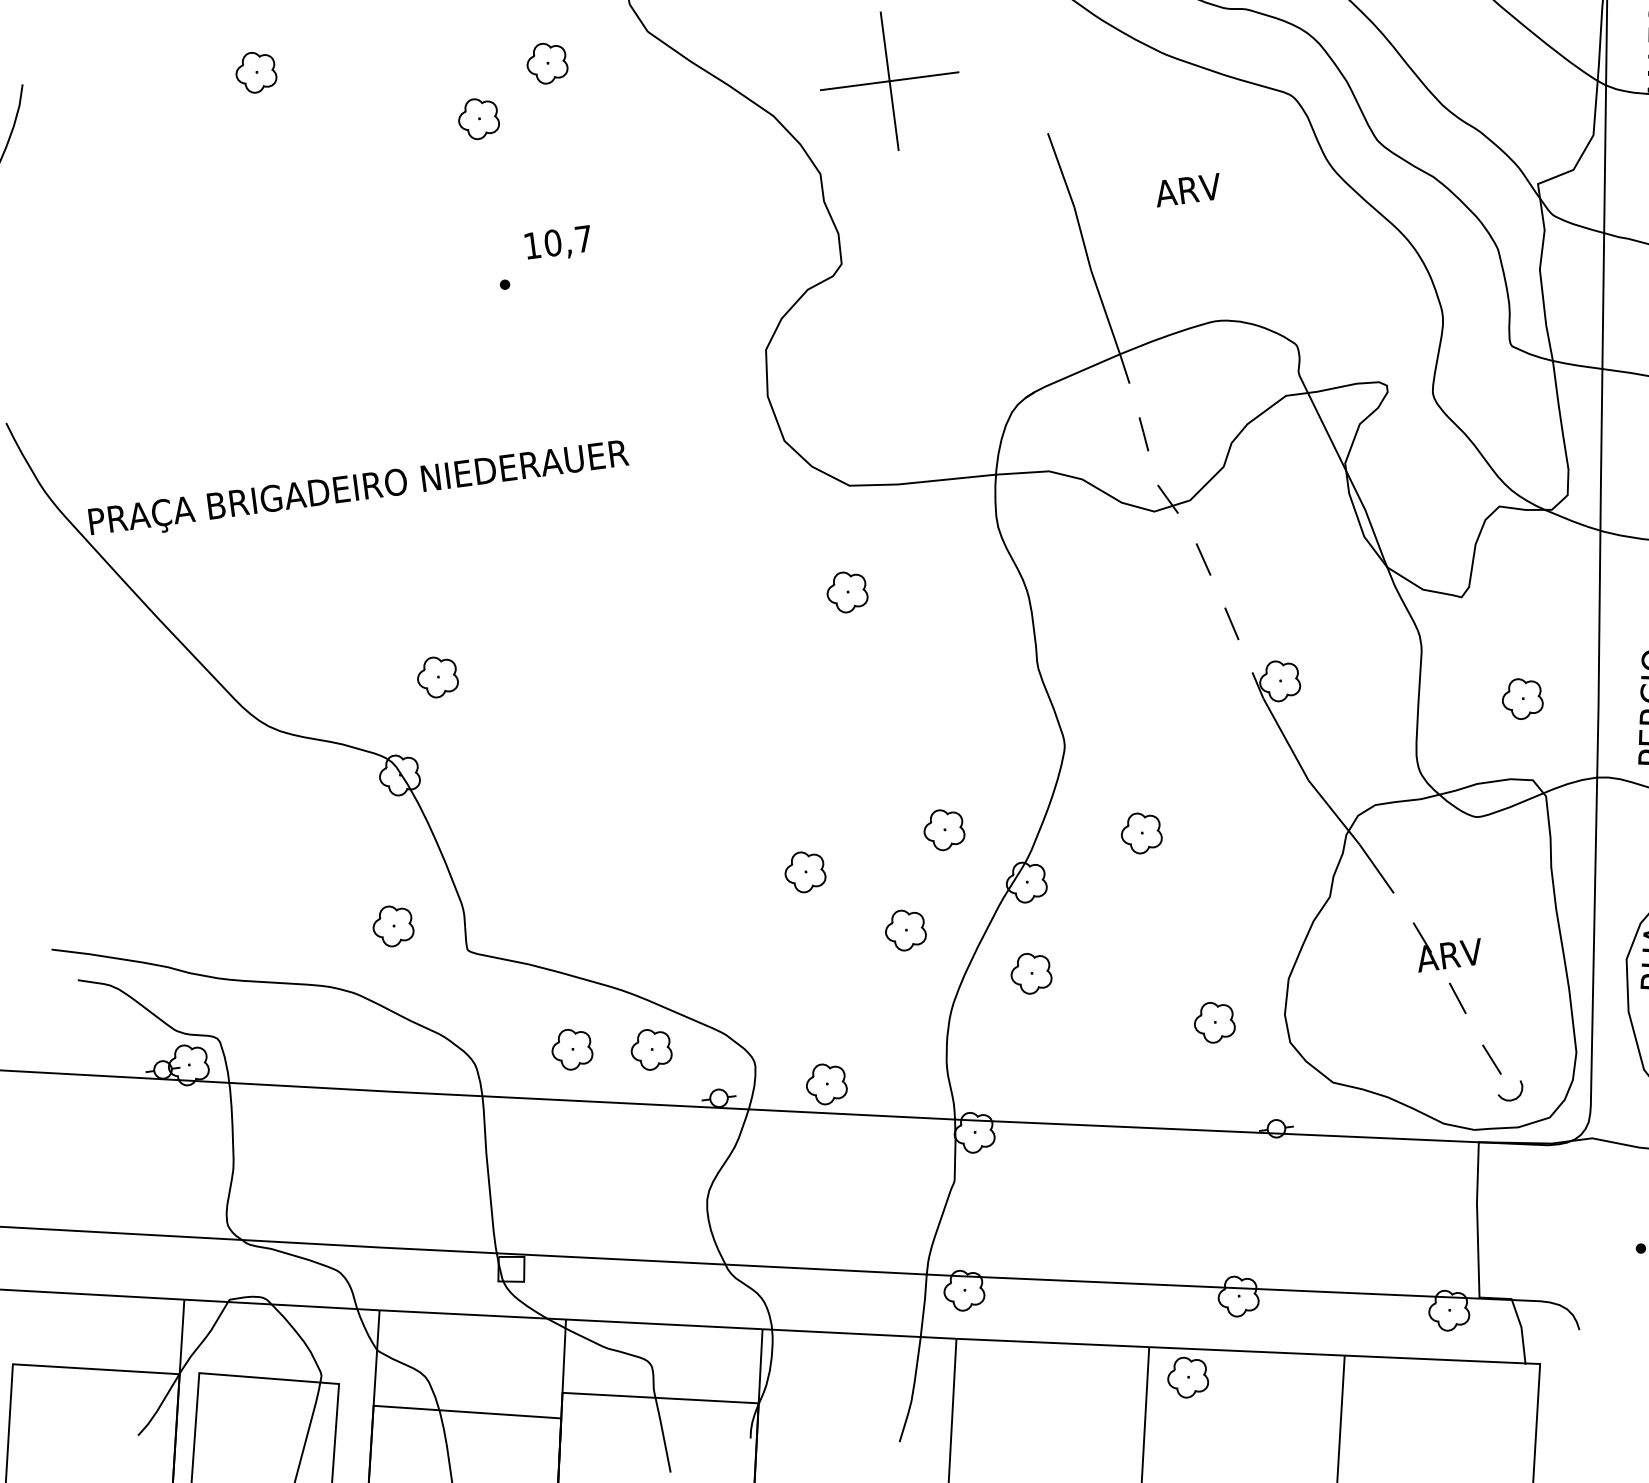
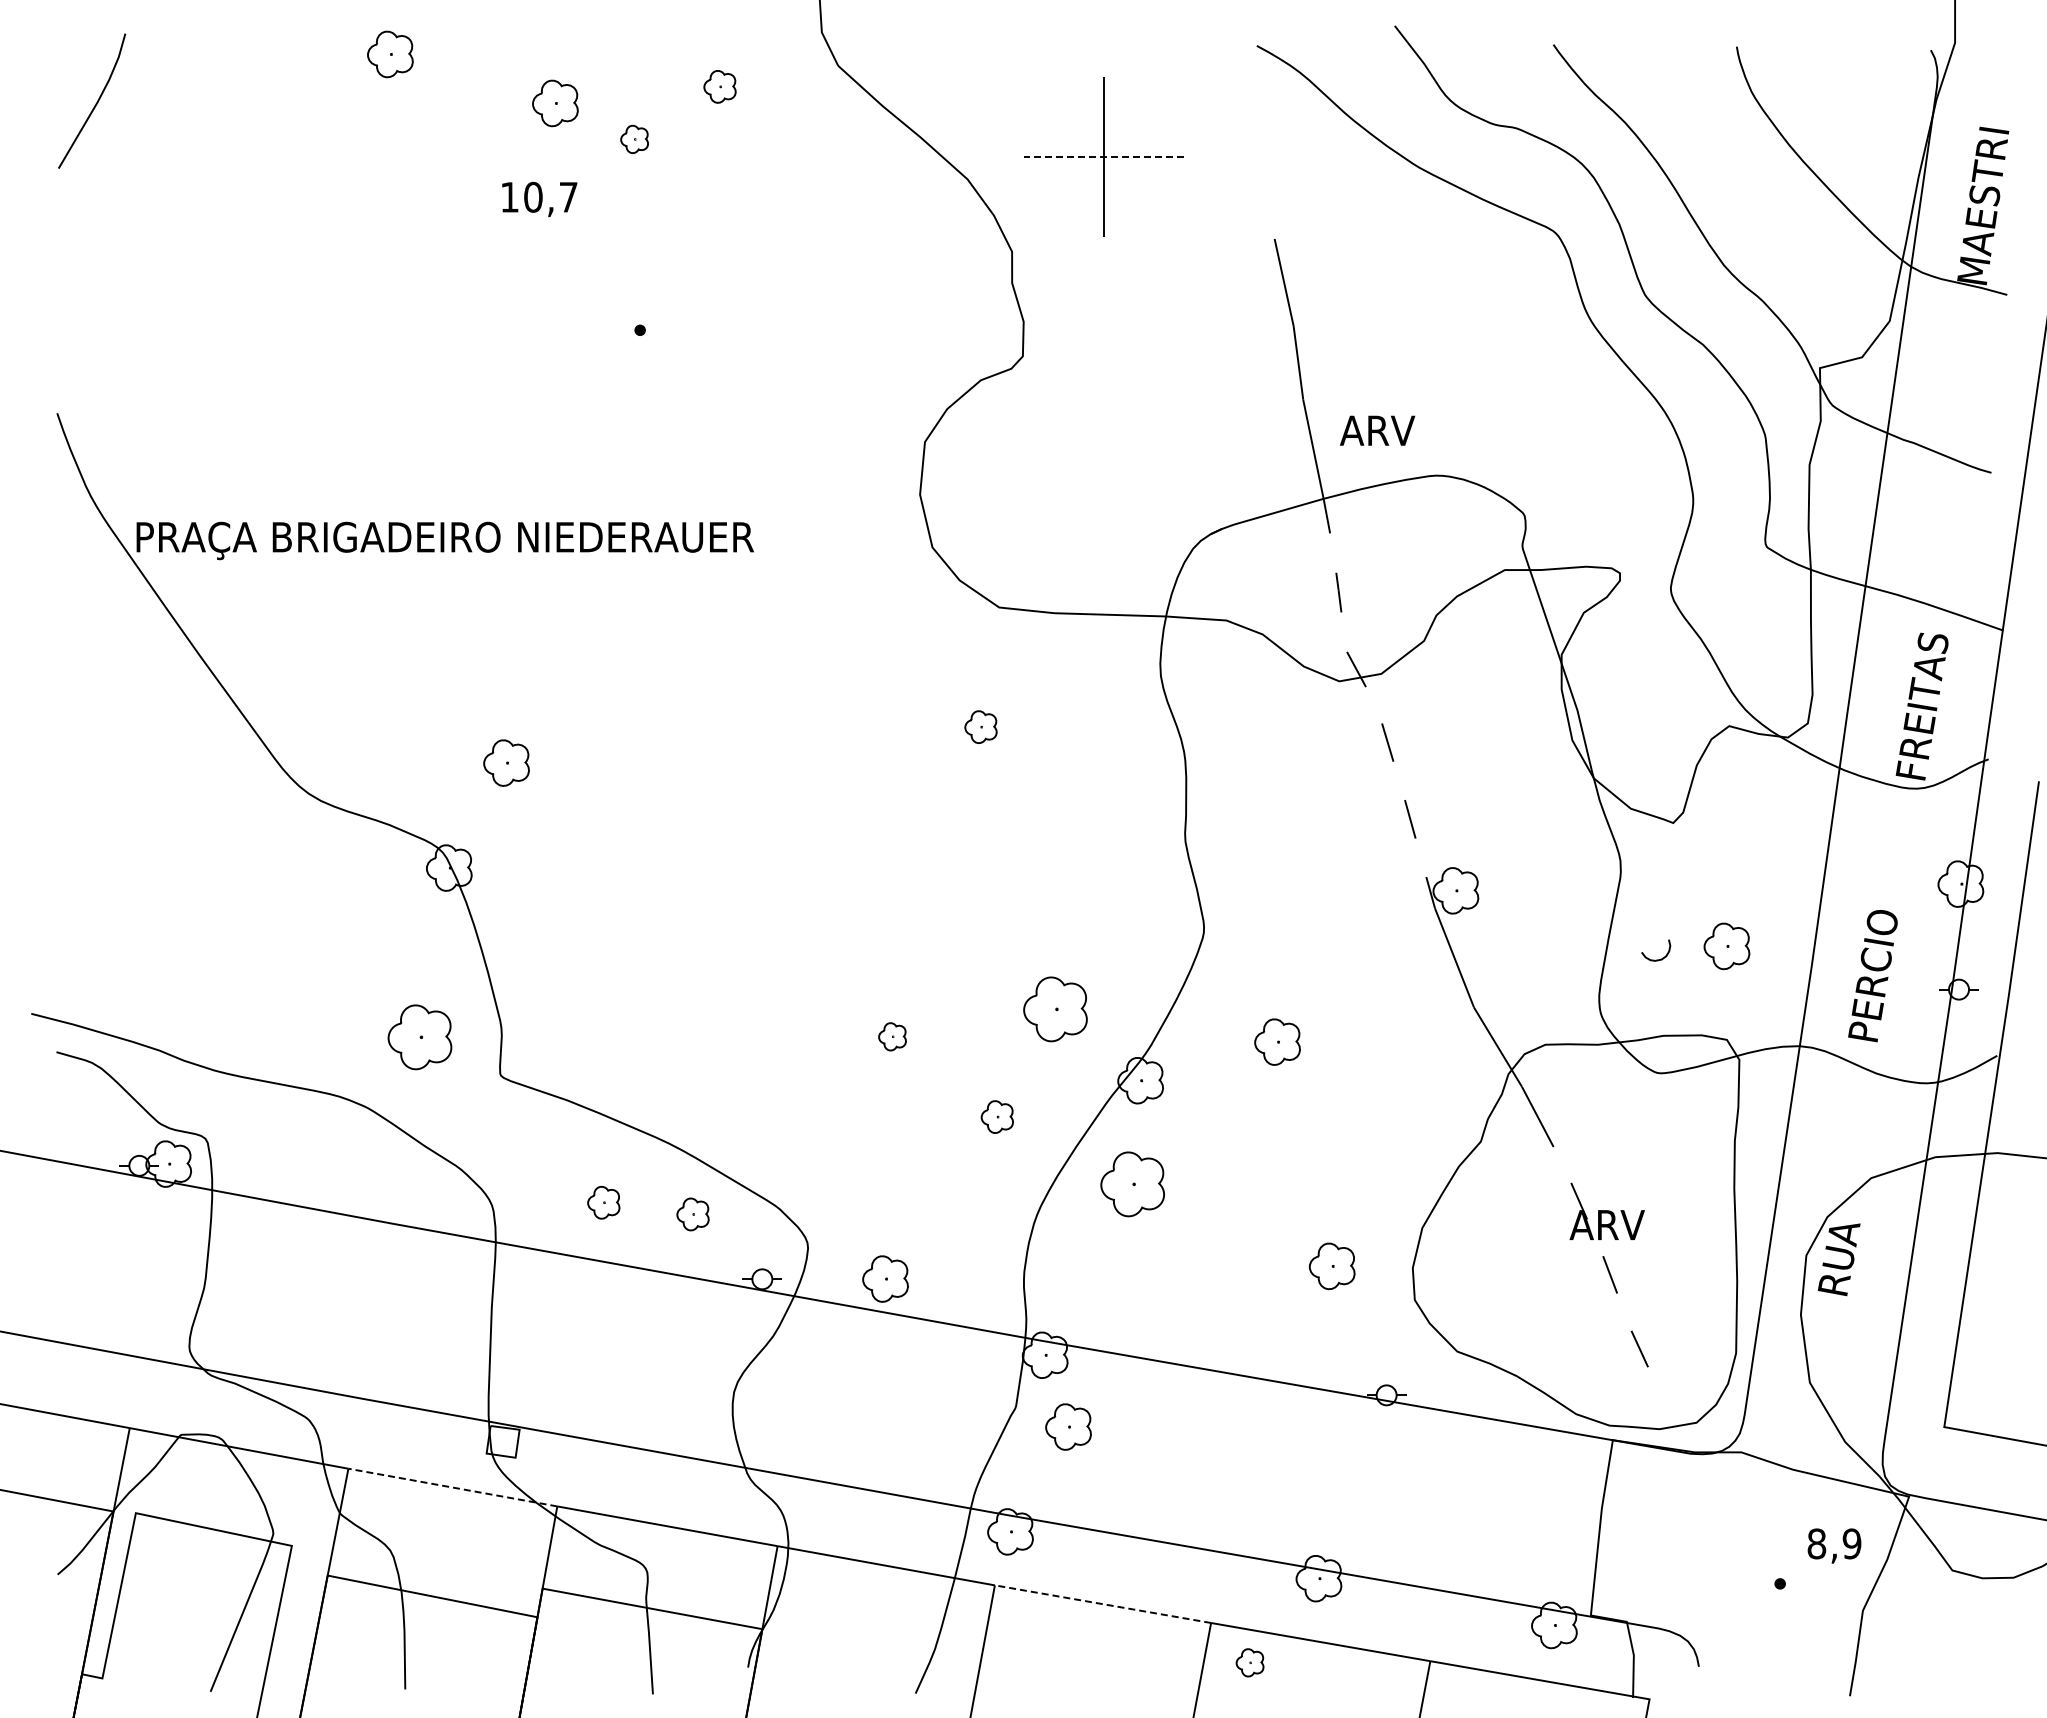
part: (546, 63) -> (719, 86), size x0.7
line: (889, 81) -> (1103, 157), solid -> dashed
part: (405, 96) -> (555, 103), added
part: (478, 118) -> (634, 139), size x0.6
text: (1188, 189) -> (1377, 430), moved
text: (558, 243) -> (539, 198), moved
part: (846, 591) -> (980, 726), size x0.7
part: (944, 829) -> (1055, 1009), size x1.4
part: (805, 871) -> (892, 1036), size x0.6
part: (392, 926) -> (419, 1037), size x1.4
part: (905, 929) -> (997, 1116), size x0.7
part: (1030, 972) -> (1132, 1183), size x1.4
part: (571, 1049) -> (603, 1202), size x0.7
part: (650, 1049) -> (692, 1214), size x0.7
curve: (1515, 1097) -> (1660, 958), moved
part: (1002, 1191) -> (1068, 1426), added
line: (472, 1314) -> (452, 1487), solid -> dashed
line: (1053, 1343) -> (1103, 1604), solid -> dashed
part: (1187, 1377) -> (1249, 1662), size x0.6

